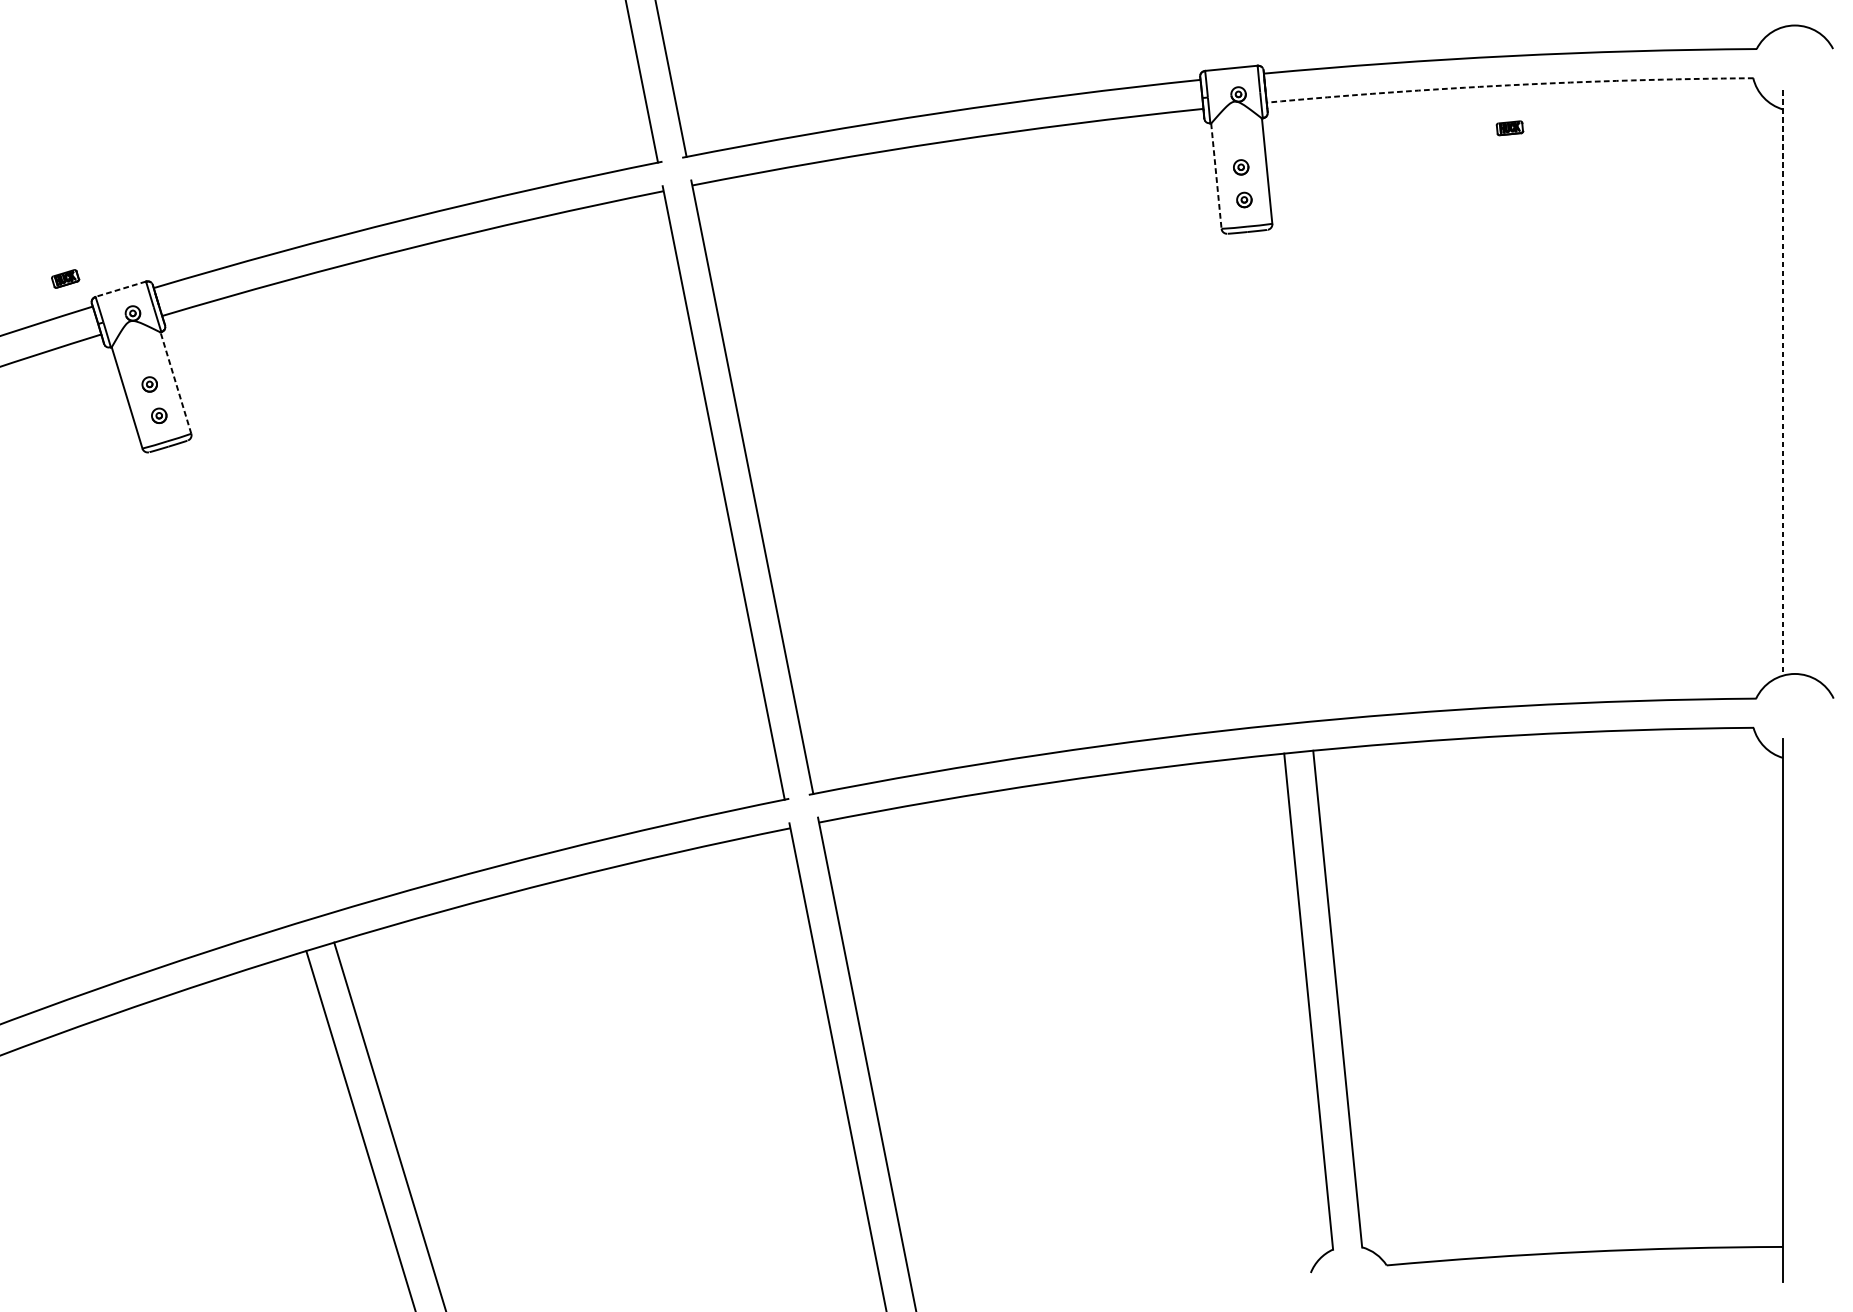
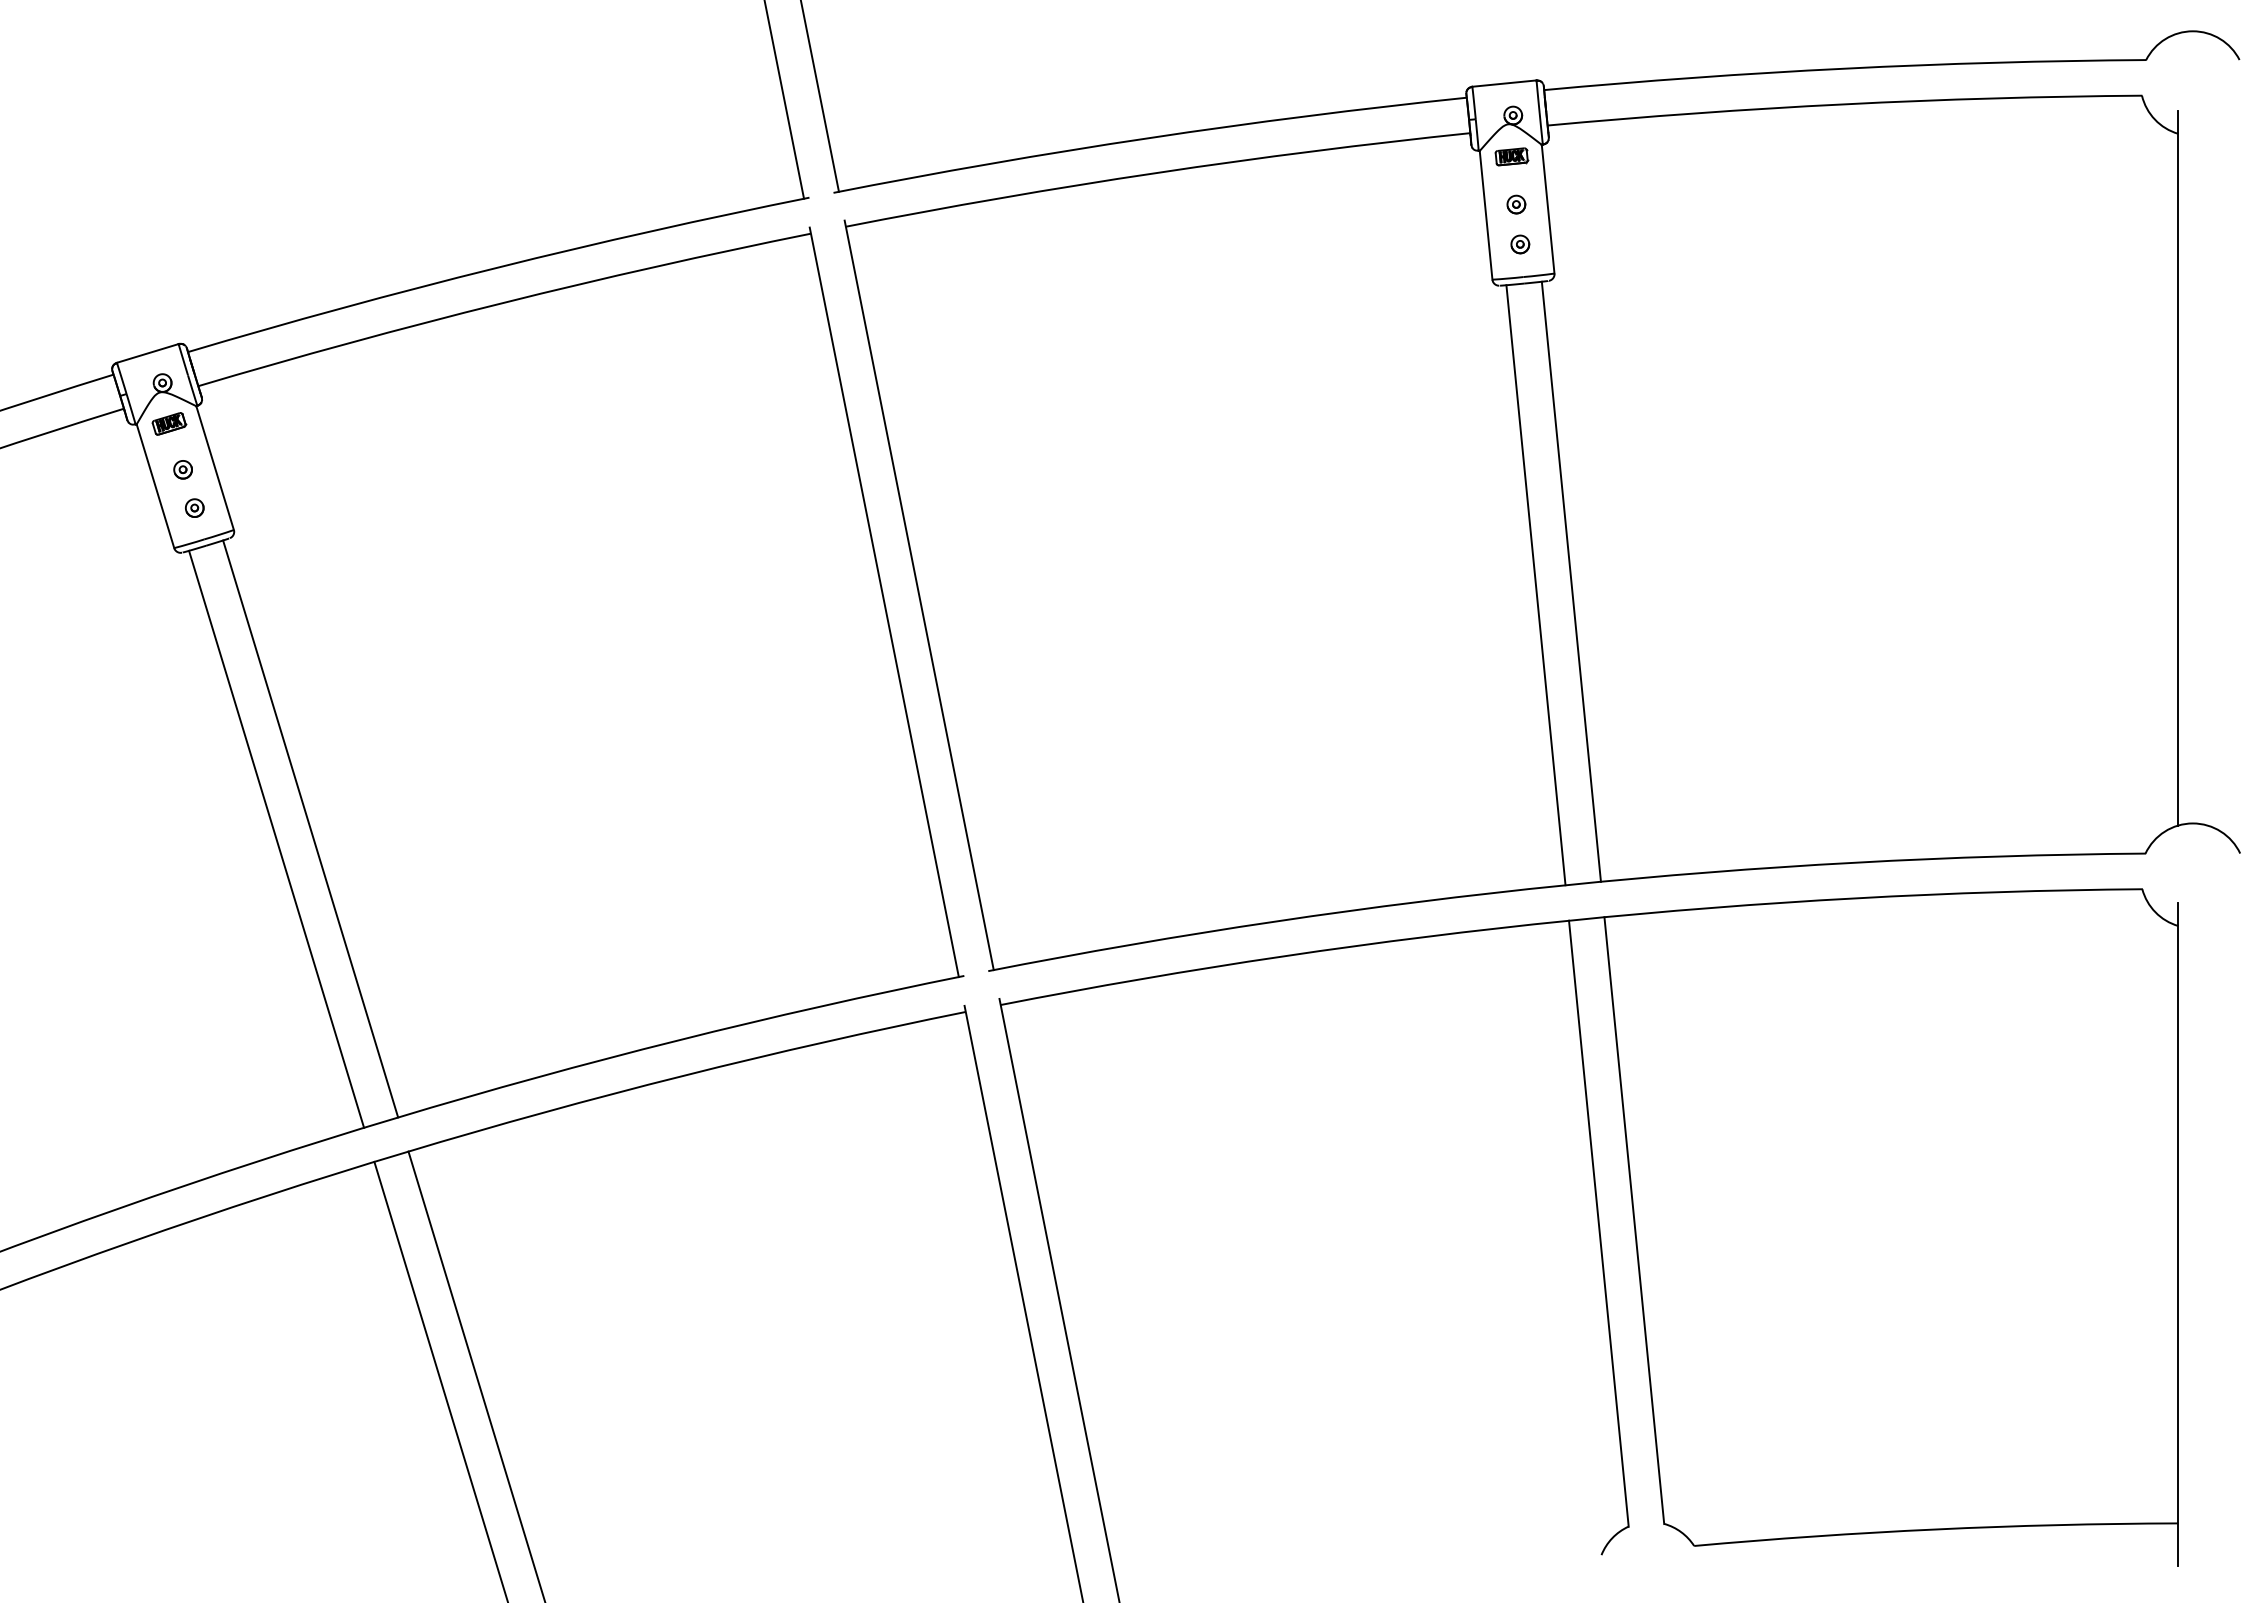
arc: (1509, 85) -> (1844, 104), dashed -> solid
part: (1509, 128) -> (1511, 156), moved
line: (1216, 176) -> (1486, 215), dashed -> solid
part: (65, 278) -> (169, 423), moved
line: (120, 289) -> (147, 353), dashed -> solid
line: (176, 383) -> (215, 468), dashed -> solid
line: (1783, 383) -> (2178, 468), dashed -> solid
line: (1285, 475) -> (1570, 581), added
line: (1256, 479) -> (1535, 585), added
line: (254, 678) -> (310, 828), added
line: (226, 686) -> (276, 838), added

